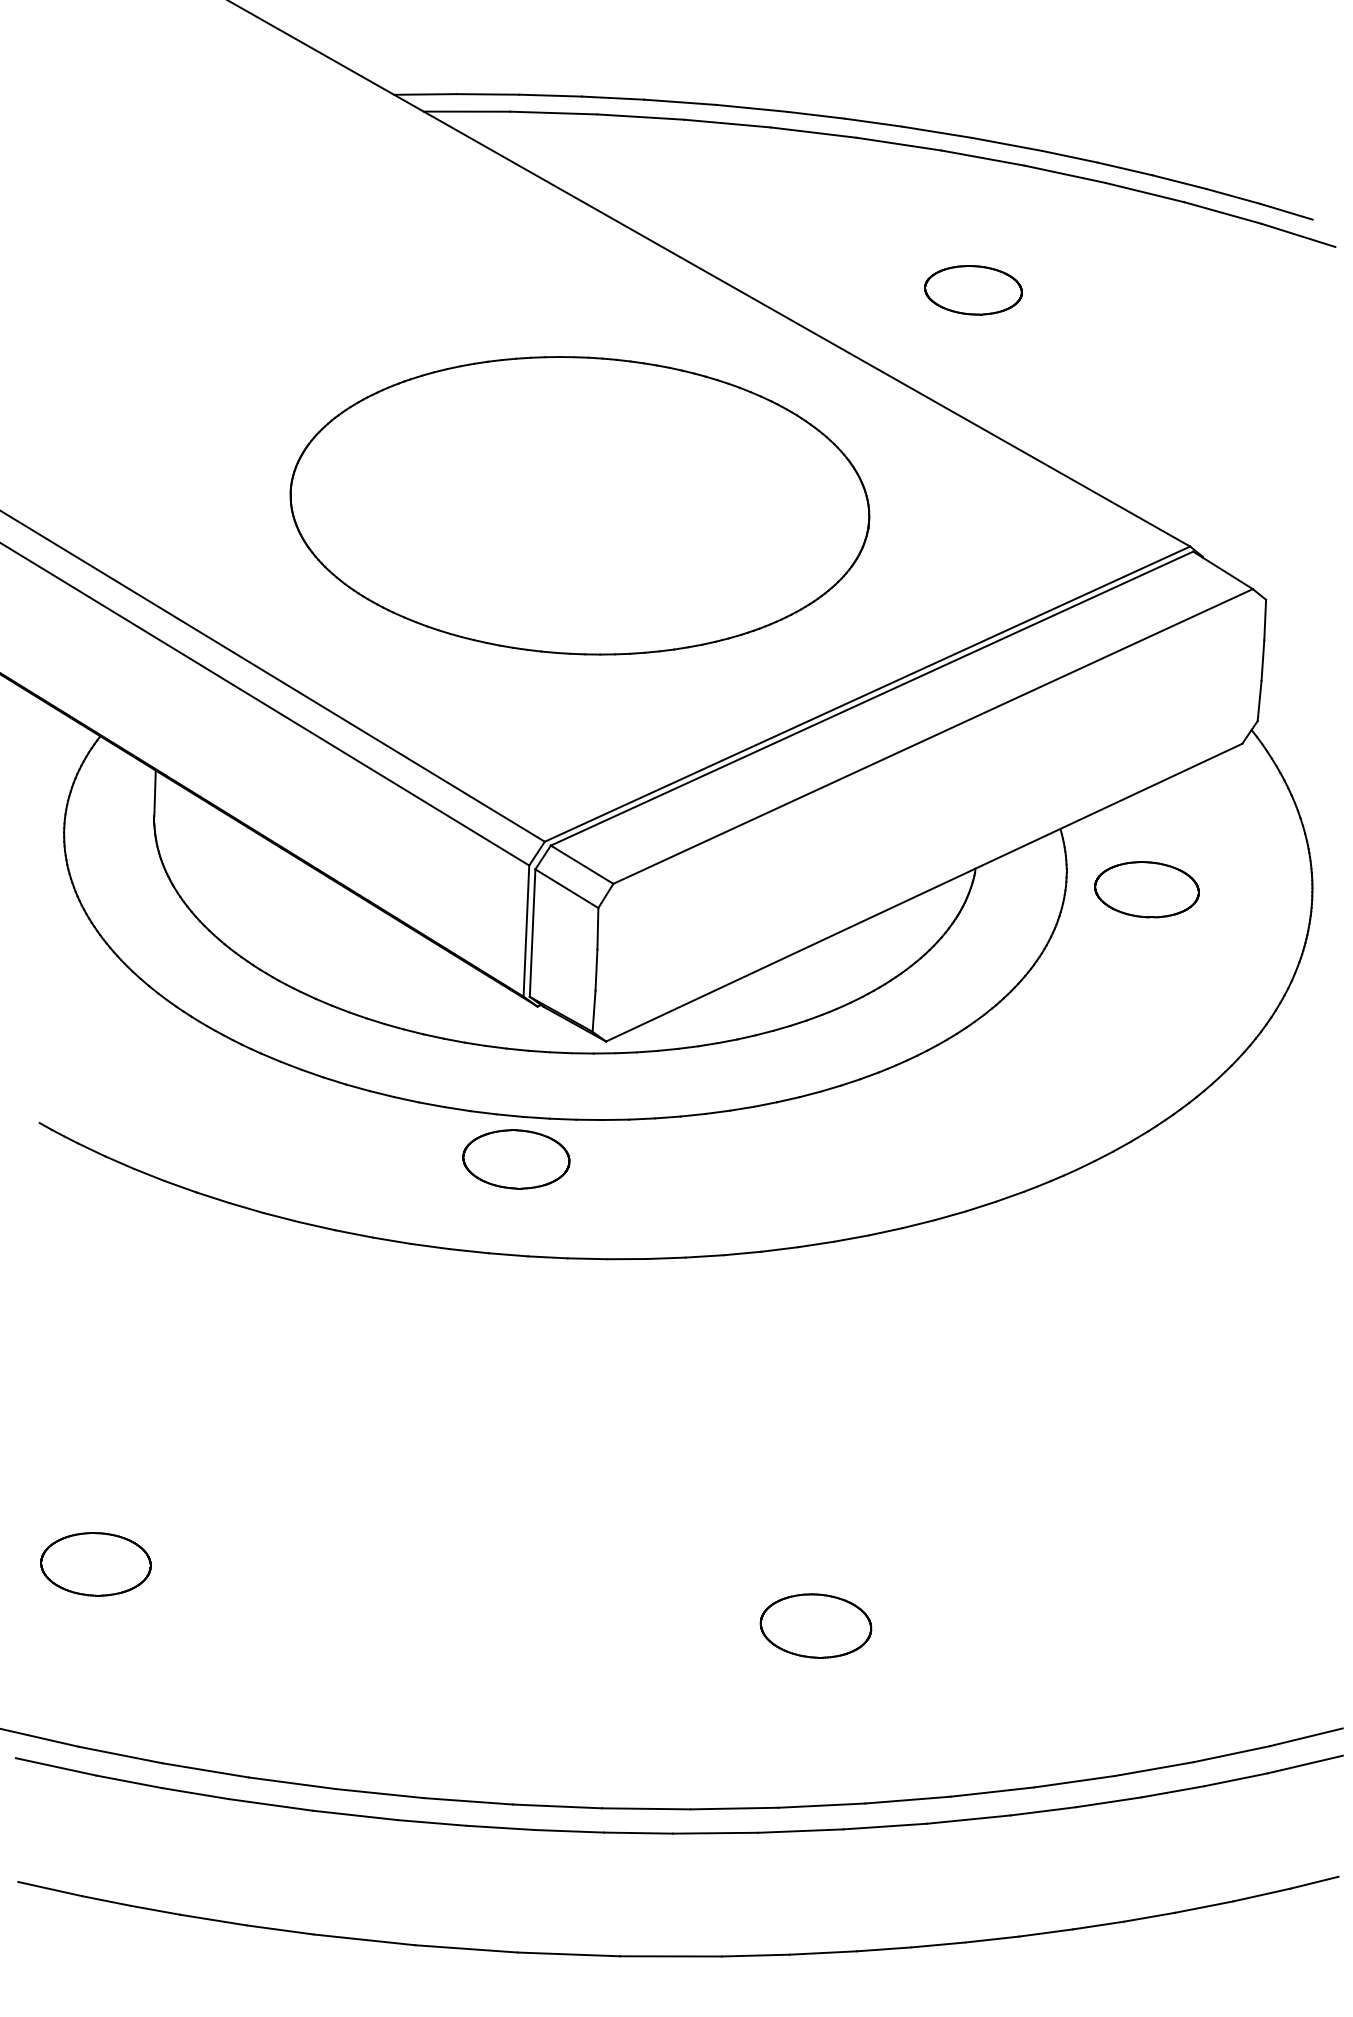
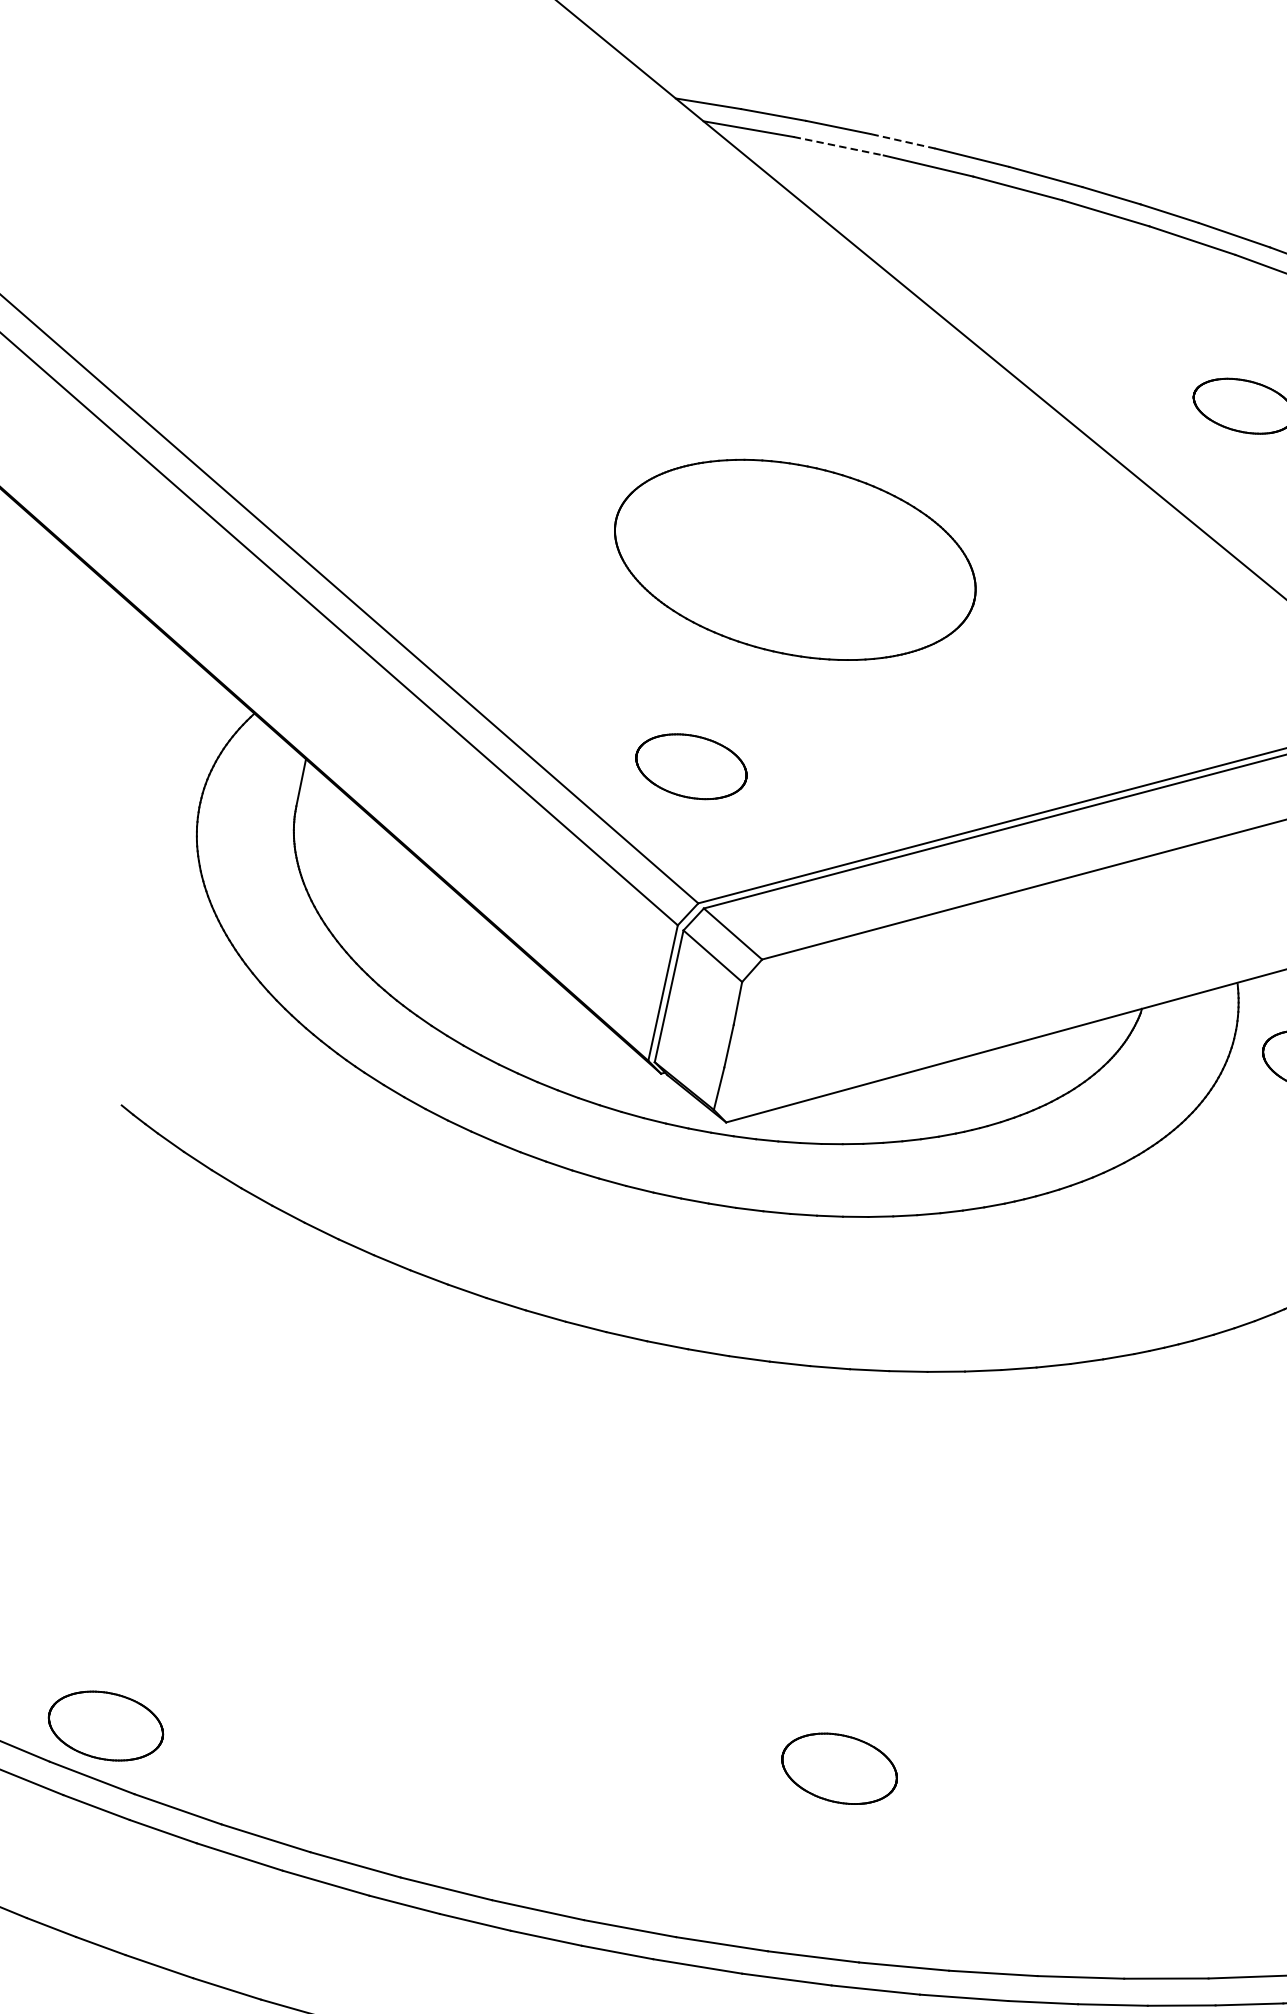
line: (612, 98) -> (902, 141), solid -> dashed
line: (553, 113) -> (838, 146), solid -> dashed
part: (579, 505) -> (794, 559), size x0.6
part: (516, 1159) -> (691, 766), moved
part: (95, 1564) -> (105, 1726), moved

